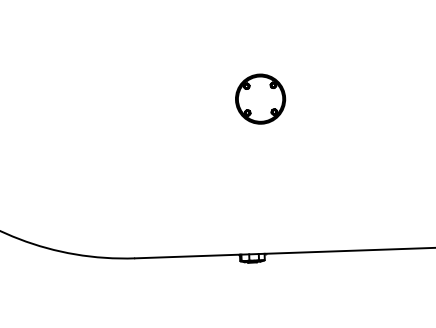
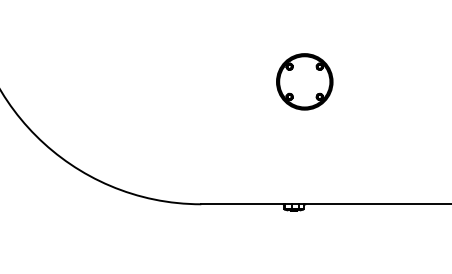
part: (260, 98) -> (304, 81), size x1.43

